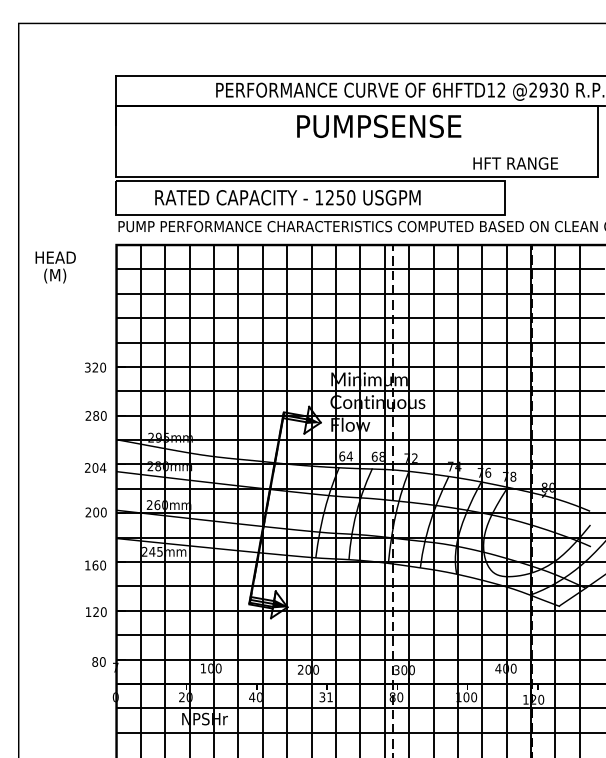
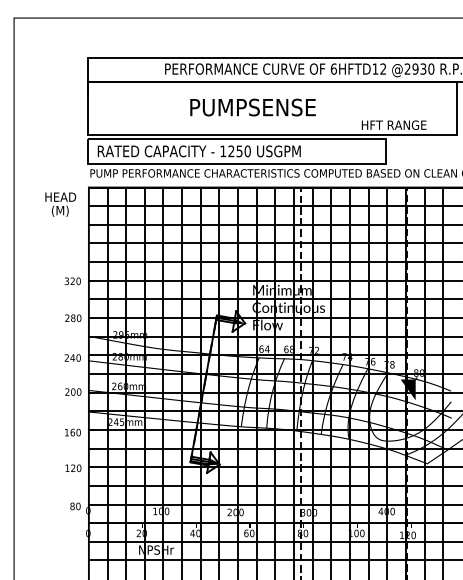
text: (379, 125) -> (253, 106), moved
text: (287, 197) -> (198, 151), moved
text: (55, 267) -> (60, 204), moved
text: (99, 467) -> (75, 357), 204 -> 240
fill: (533, 509) -> (407, 389), added
text: (115, 667) -> (88, 510), 7 -> 0
text: (326, 697) -> (249, 533), 31 -> 60

